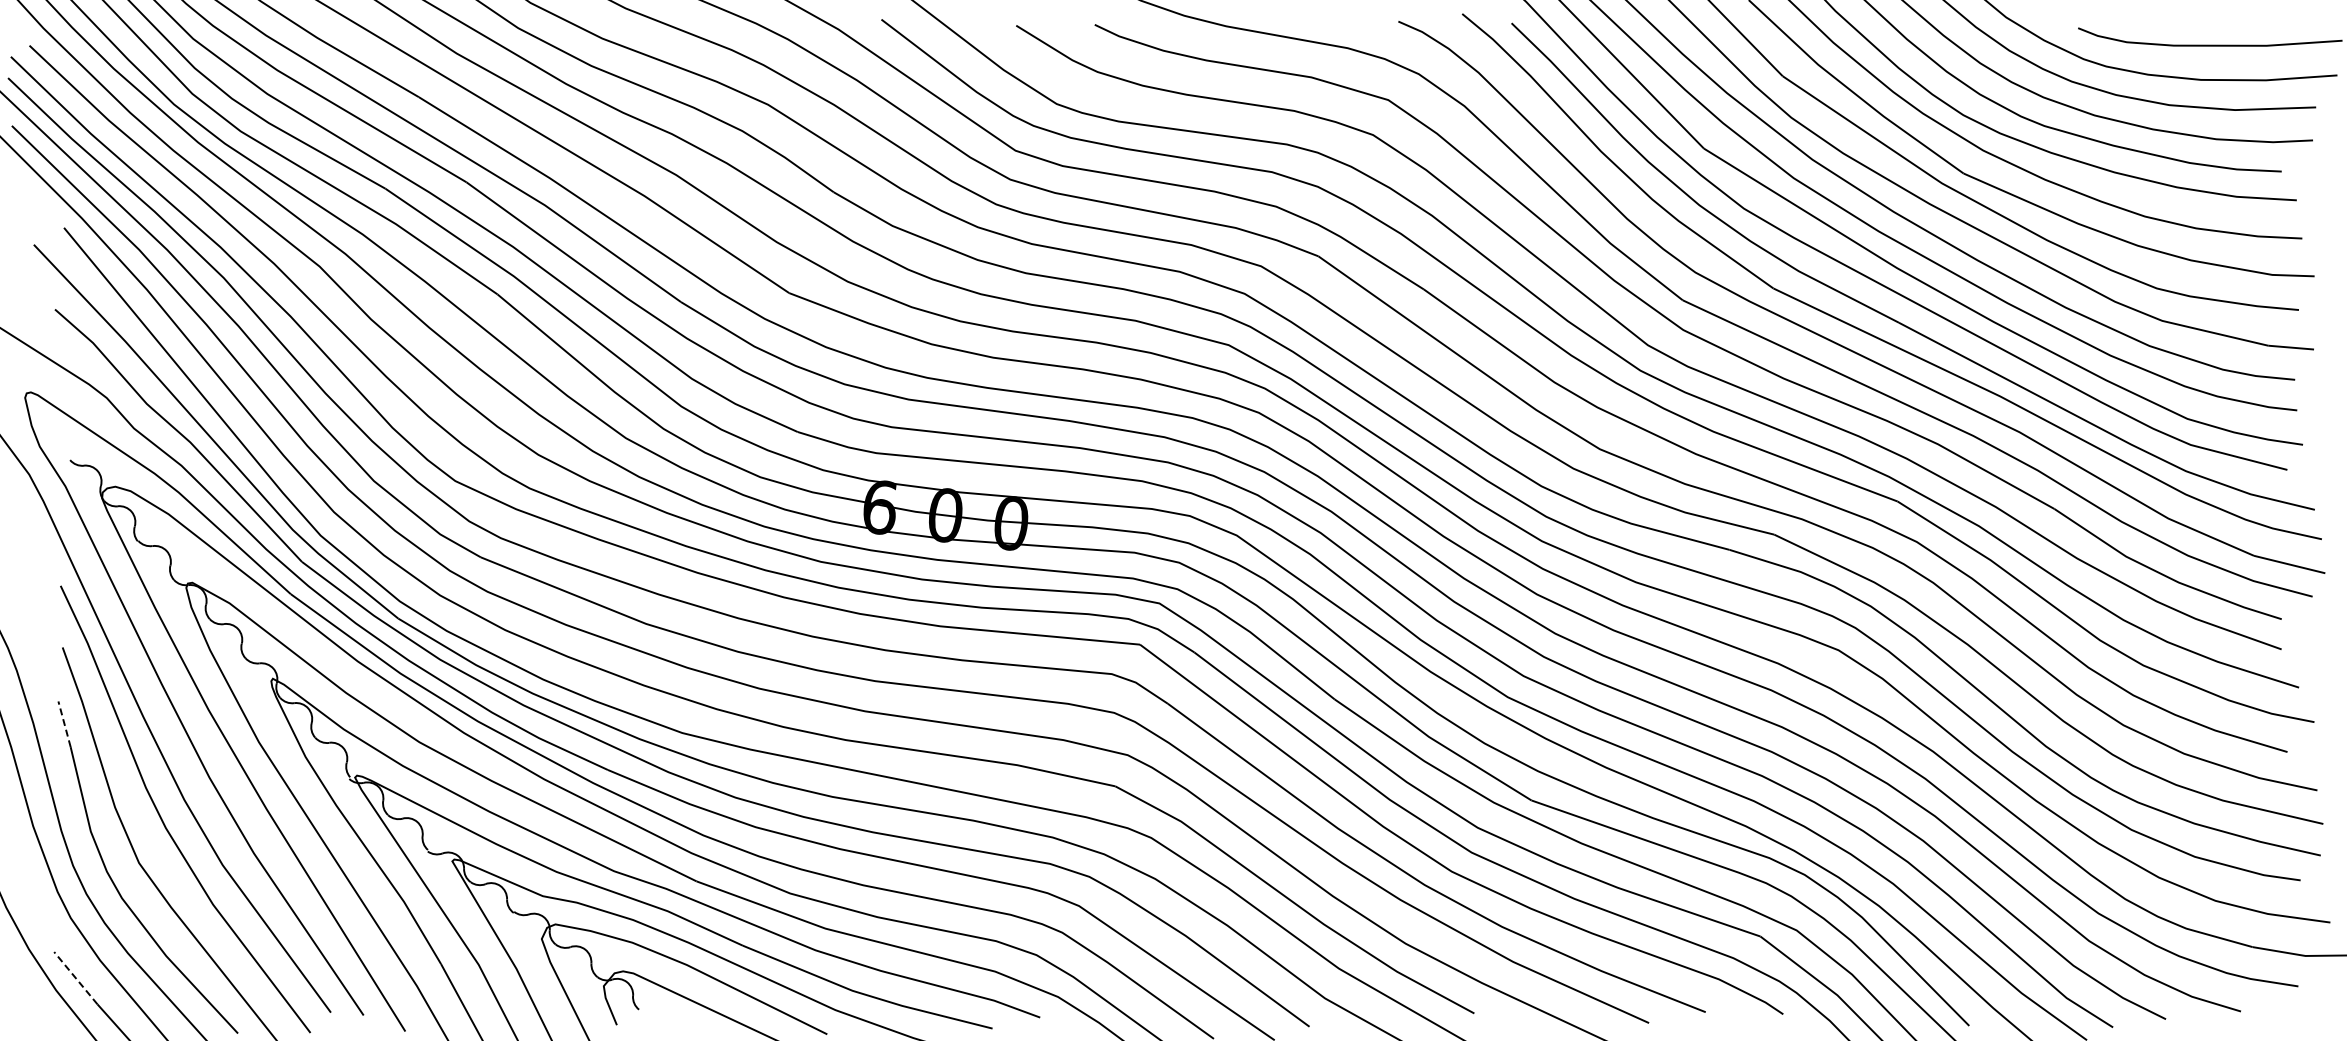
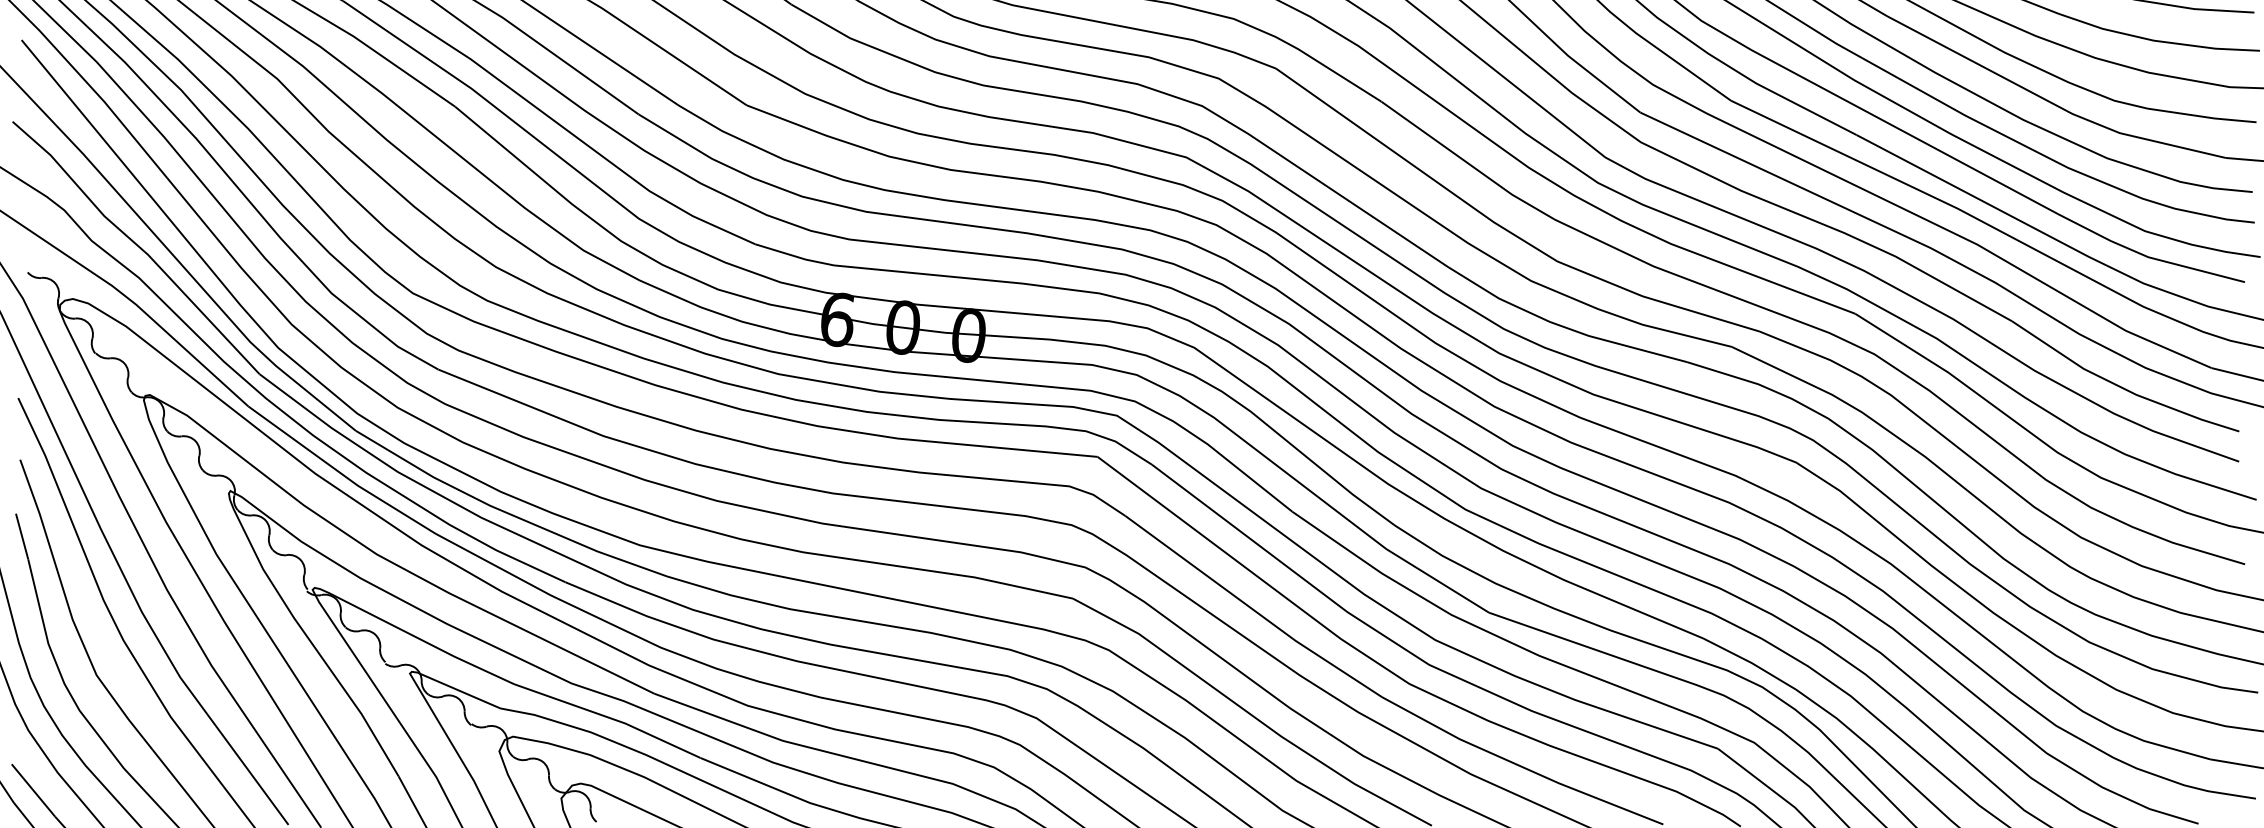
line: (64, 724) -> (22, 536), dashed -> solid
line: (75, 978) -> (33, 790), dashed -> solid

